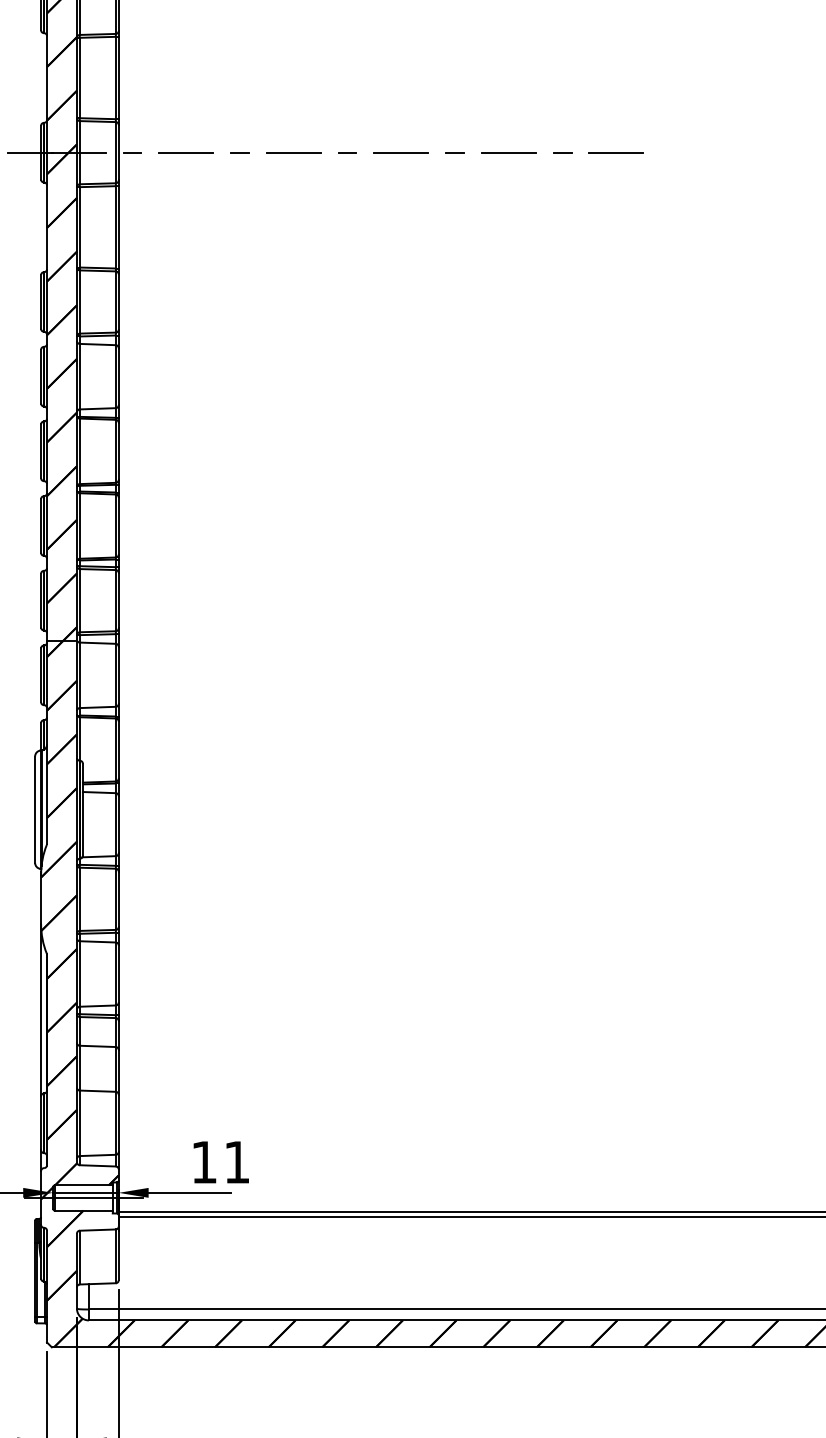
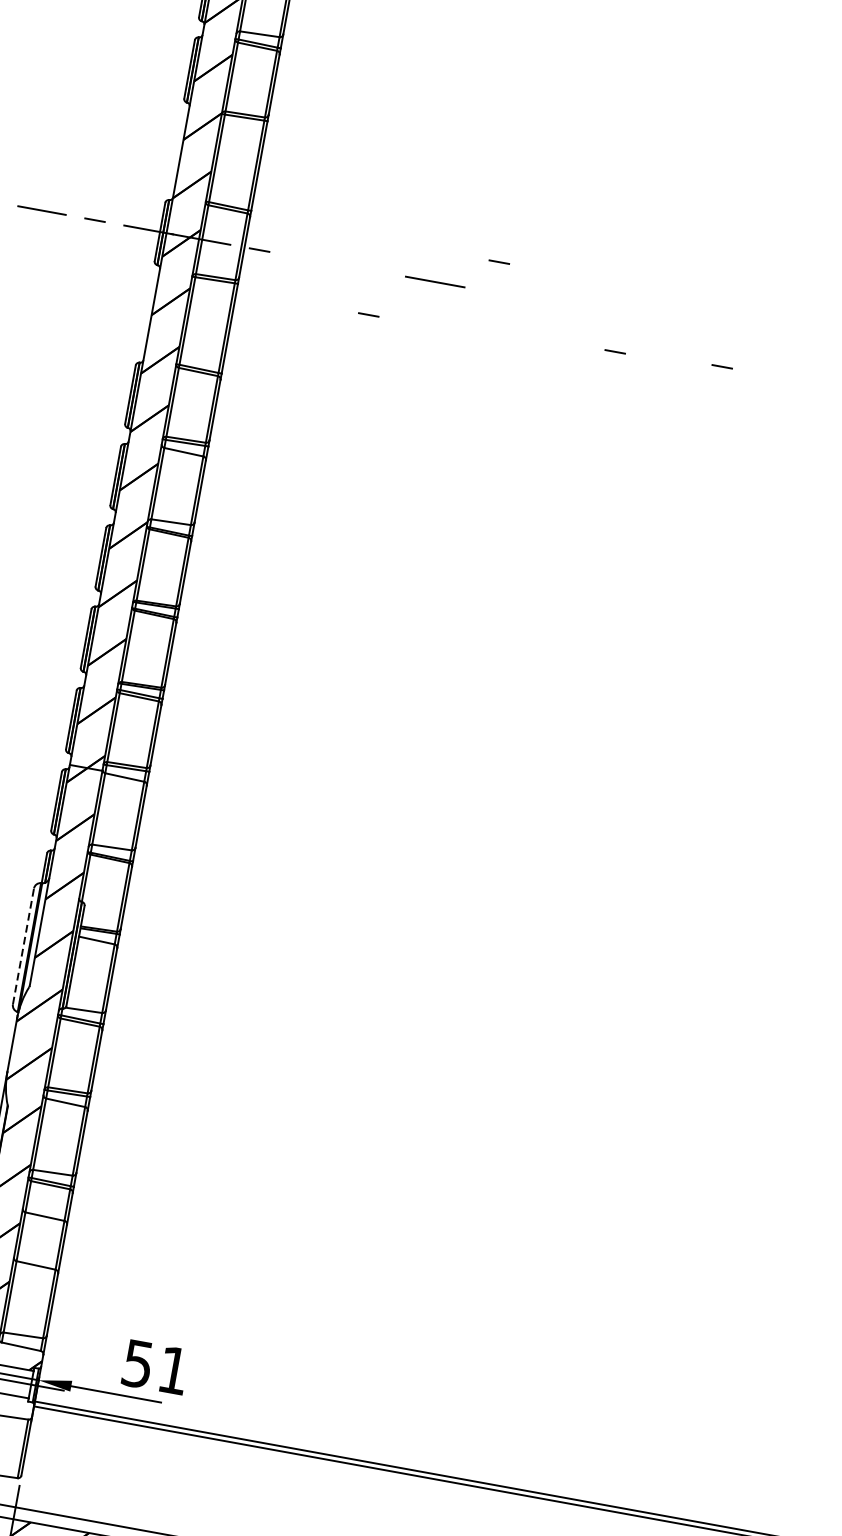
line: (186, 152) -> (318, 260), removed
line: (239, 152) -> (368, 314), moved
line: (347, 152) -> (499, 261), moved
line: (401, 152) -> (552, 303), removed
line: (454, 152) -> (614, 351), moved
line: (508, 152) -> (669, 324), removed
line: (562, 152) -> (722, 366), moved
line: (616, 152) -> (786, 345), removed
line: (35, 809) -> (23, 946), solid -> dashed
text: (204, 1162) -> (138, 1364), 11 -> 51

